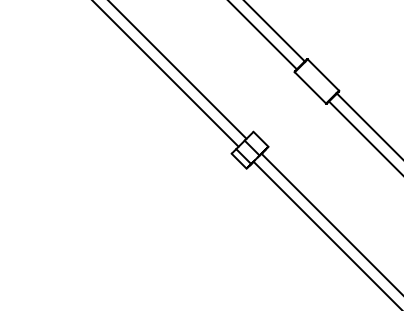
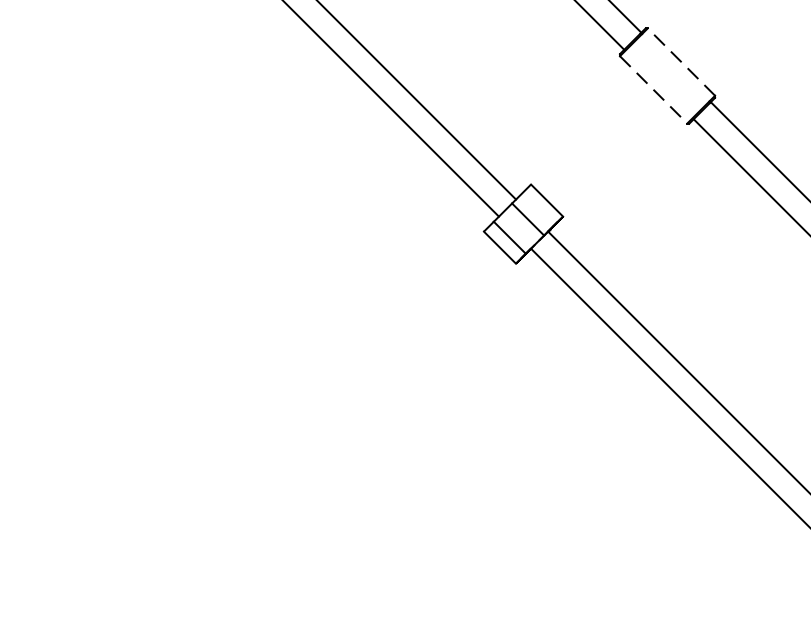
line: (323, 74) -> (681, 60), solid -> dashed
line: (310, 88) -> (653, 91), solid -> dashed

